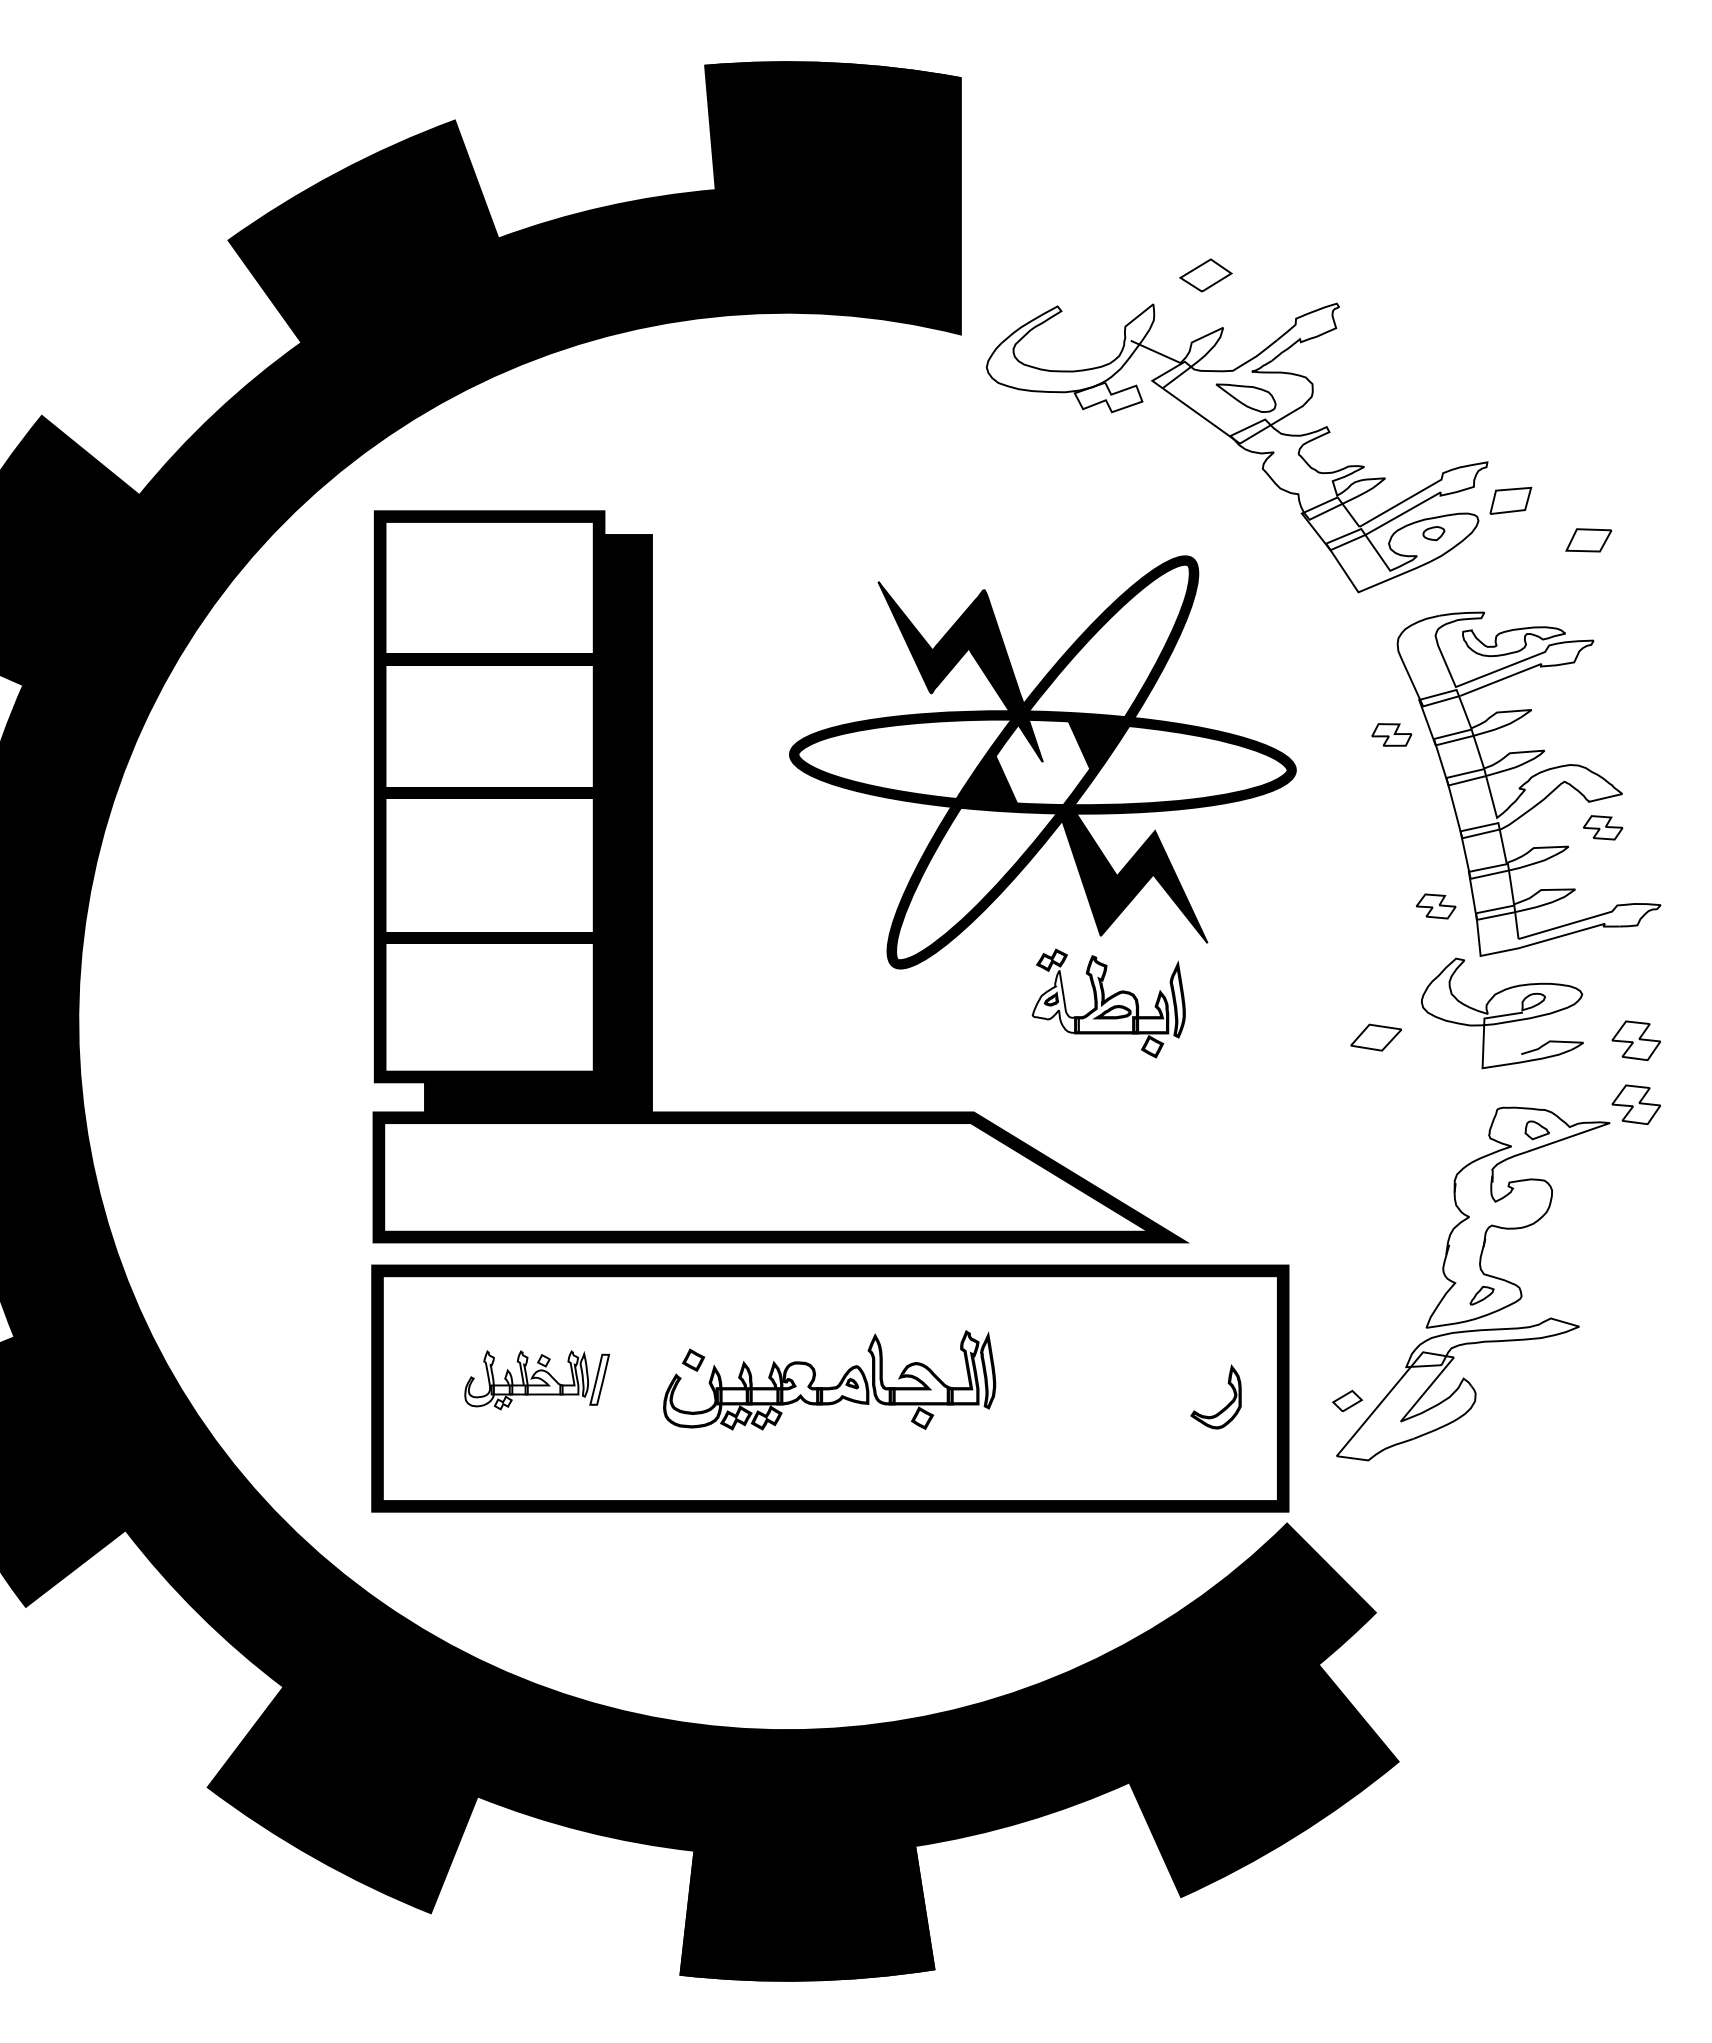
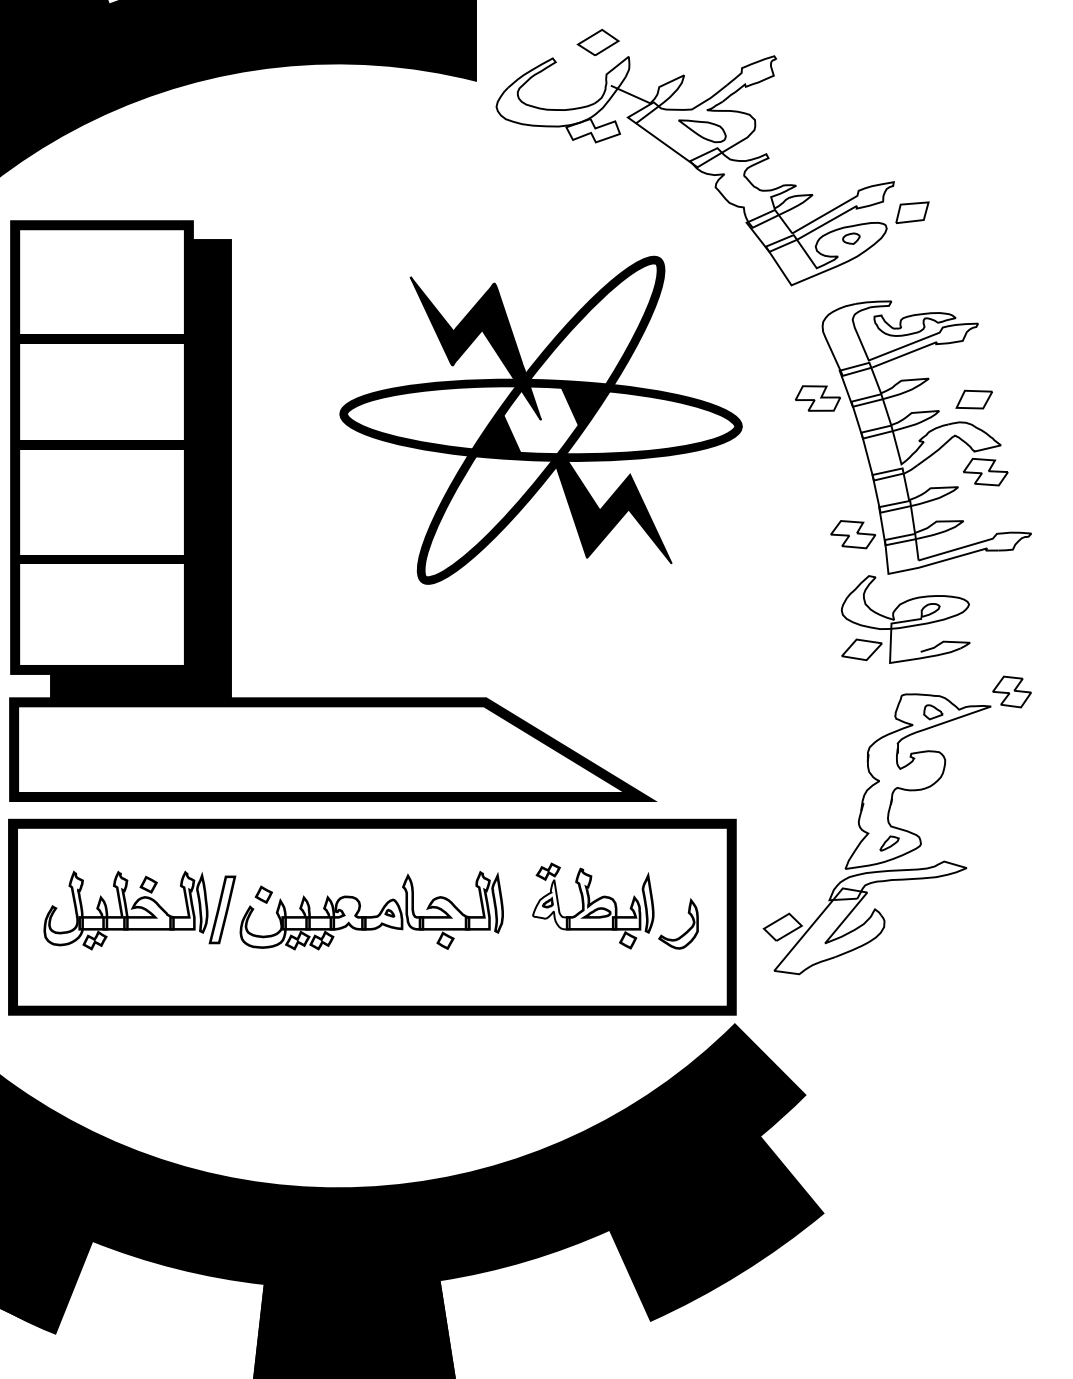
part: (1205, 275) -> (597, 42), moved
part: (1588, 540) -> (974, 399), moved
part: (1391, 734) -> (817, 398), size x1.43
part: (1602, 827) -> (985, 471), size x1.43
part: (1435, 906) -> (852, 534), size x1.43
part: (1108, 1003) -> (593, 906), moved
part: (1375, 1037) -> (861, 649), moved
part: (1635, 1040) -> (1011, 640), removed
part: (536, 1380) -> (139, 910), size x1.67
part: (1347, 1400) -> (782, 926), size x1.67

